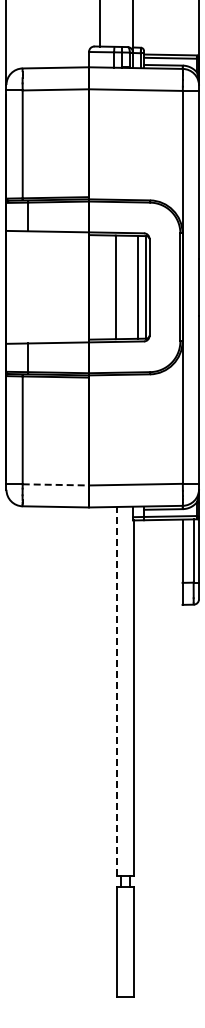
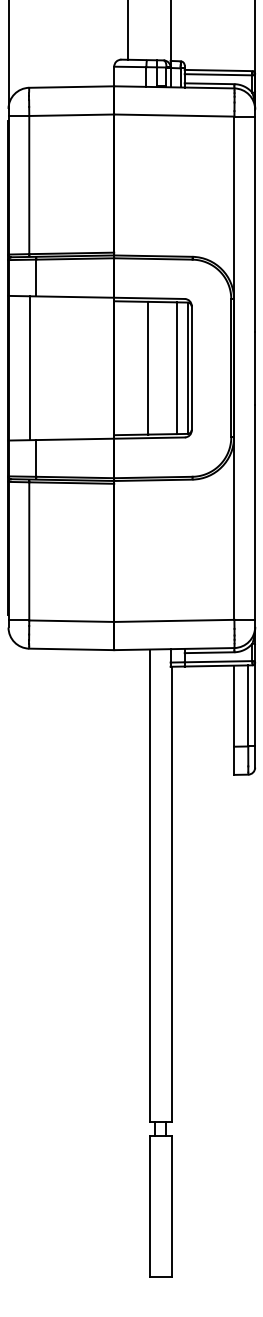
line: (22, 287) -> (29, 368), added
line: (56, 484) -> (72, 620), dashed -> solid
line: (116, 691) -> (149, 885), dashed -> solid

